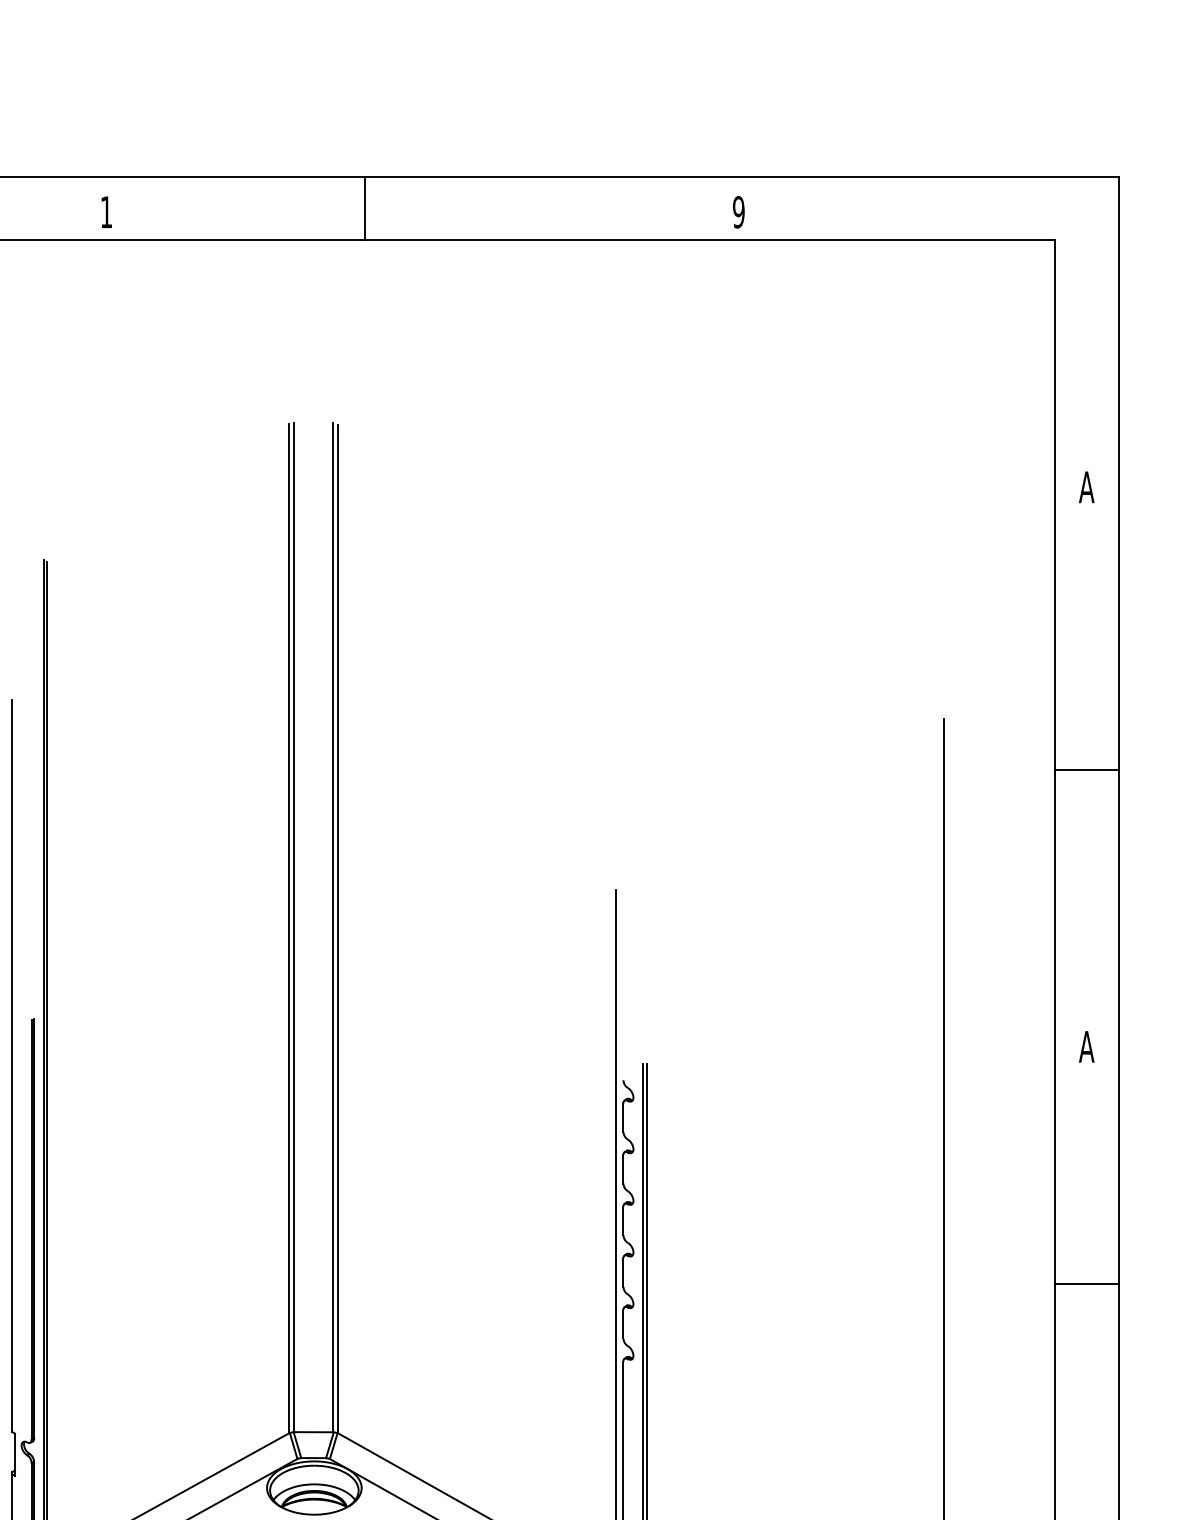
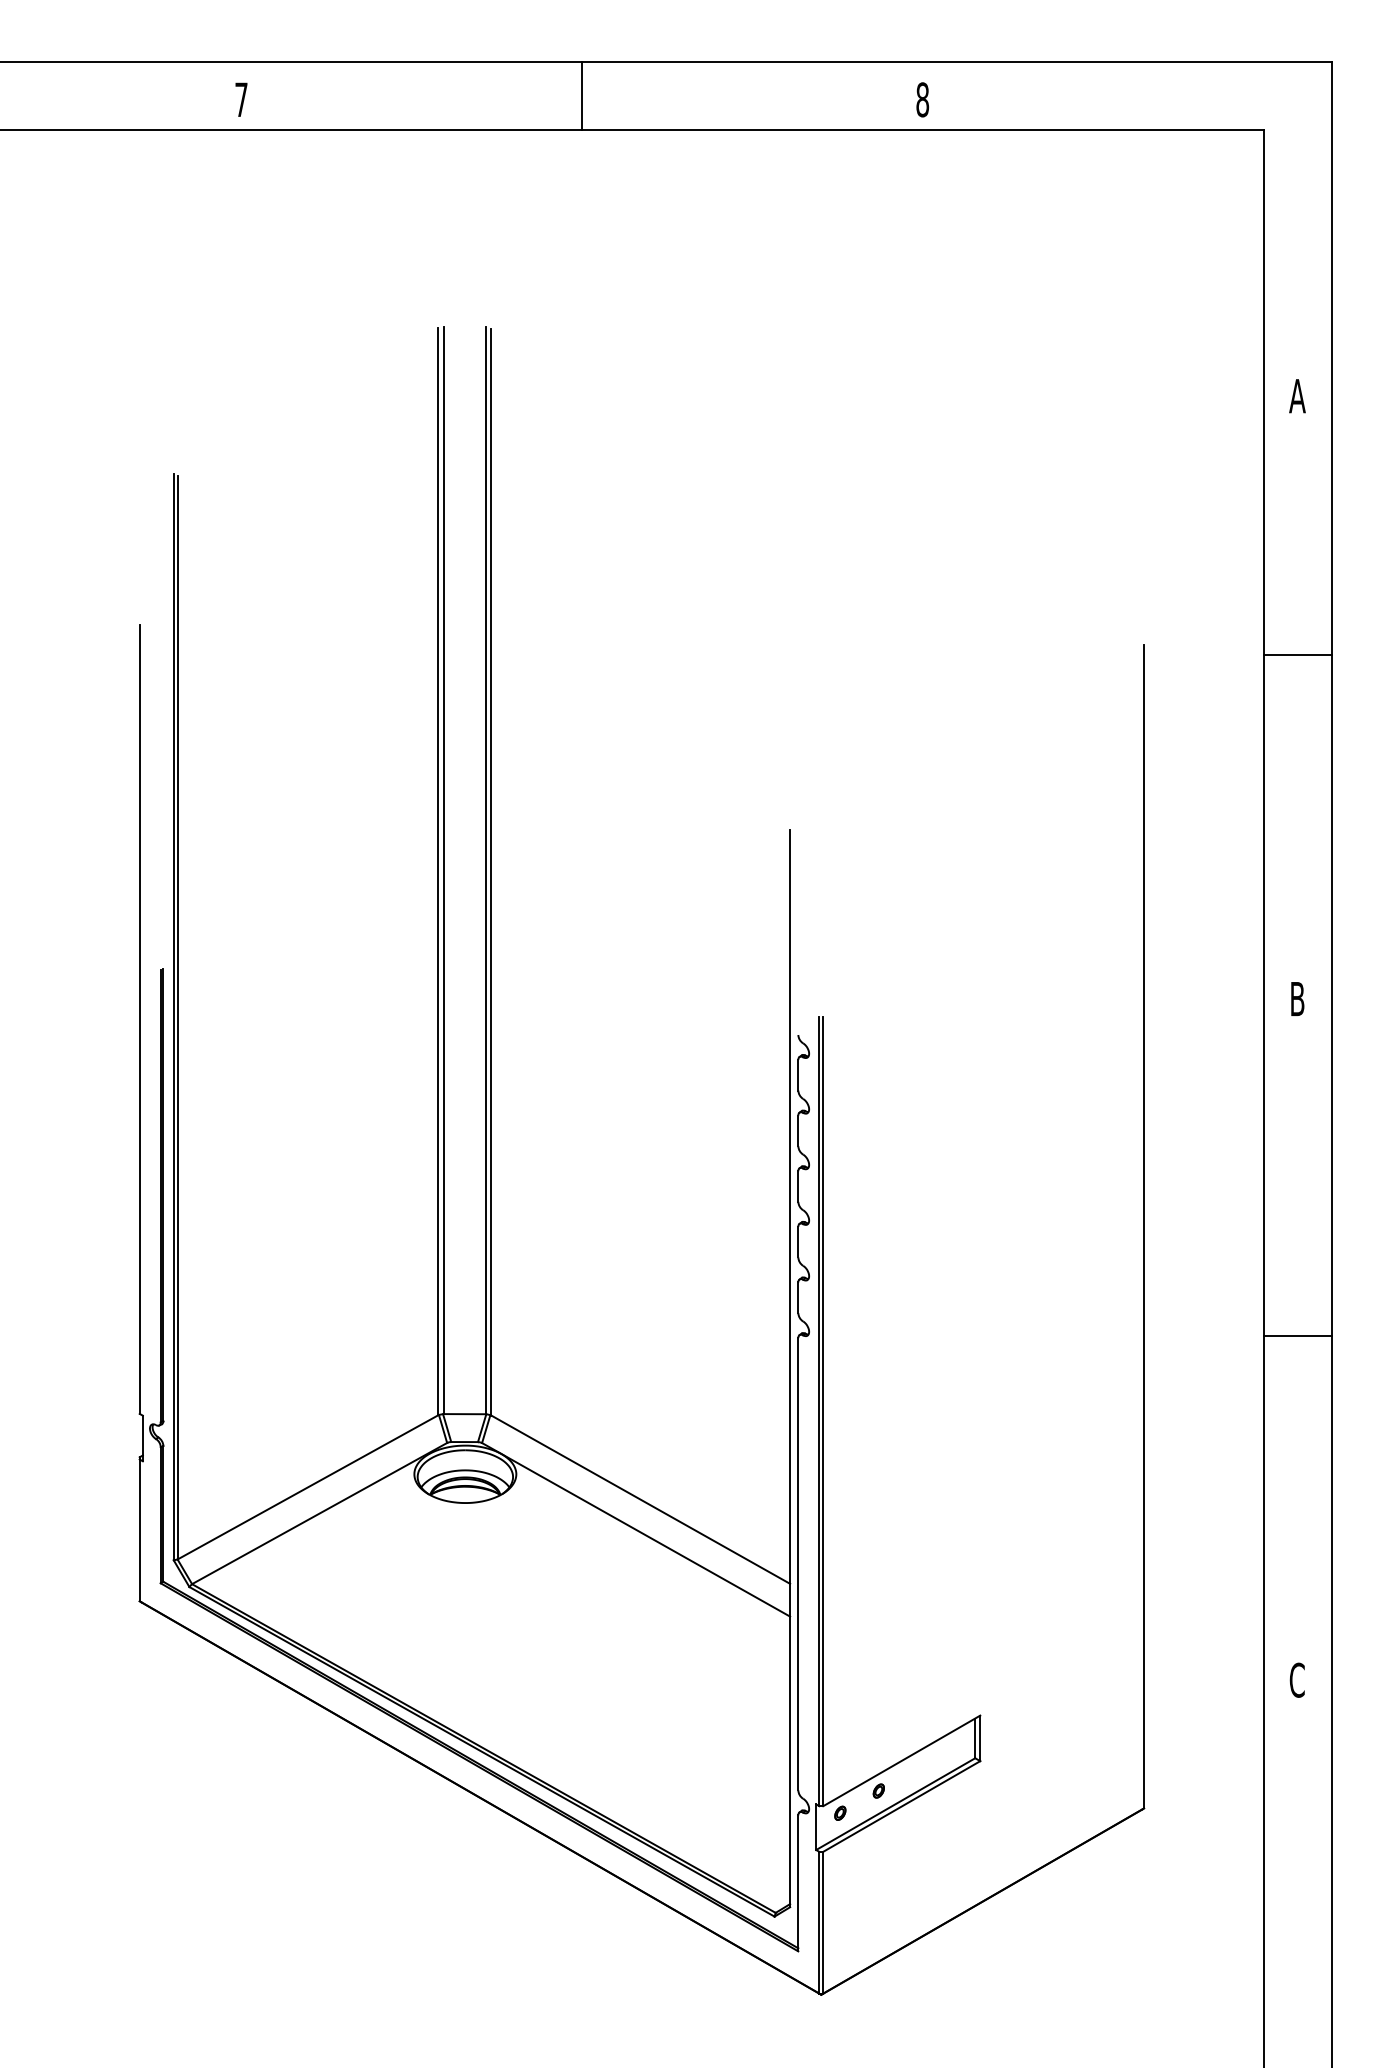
line: (365, 209) -> (582, 96), moved
text: (106, 211) -> (241, 99), 1 -> 7
text: (738, 211) -> (922, 99), 9 -> 8
line: (1086, 769) -> (1297, 654), moved
text: (1086, 1047) -> (1297, 999), A -> B
line: (1086, 1284) -> (1297, 1335), moved

